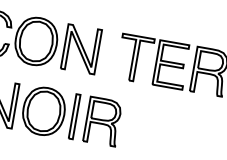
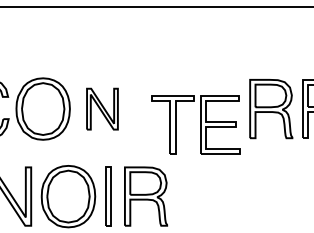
part: (81, 49) -> (102, 109), size x0.7
part: (152, 61) -> (195, 124), moved

